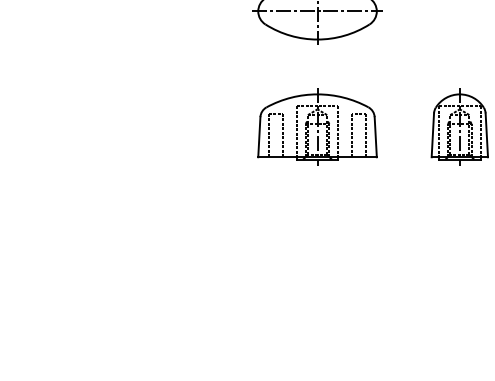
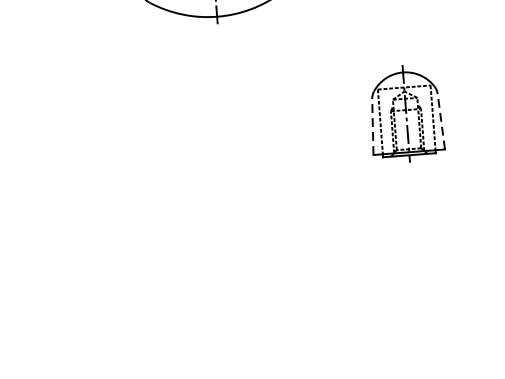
part: (317, 126) -> (225, 127), removed
line: (432, 135) -> (372, 127), solid -> dashed
line: (486, 135) -> (440, 122), solid -> dashed

